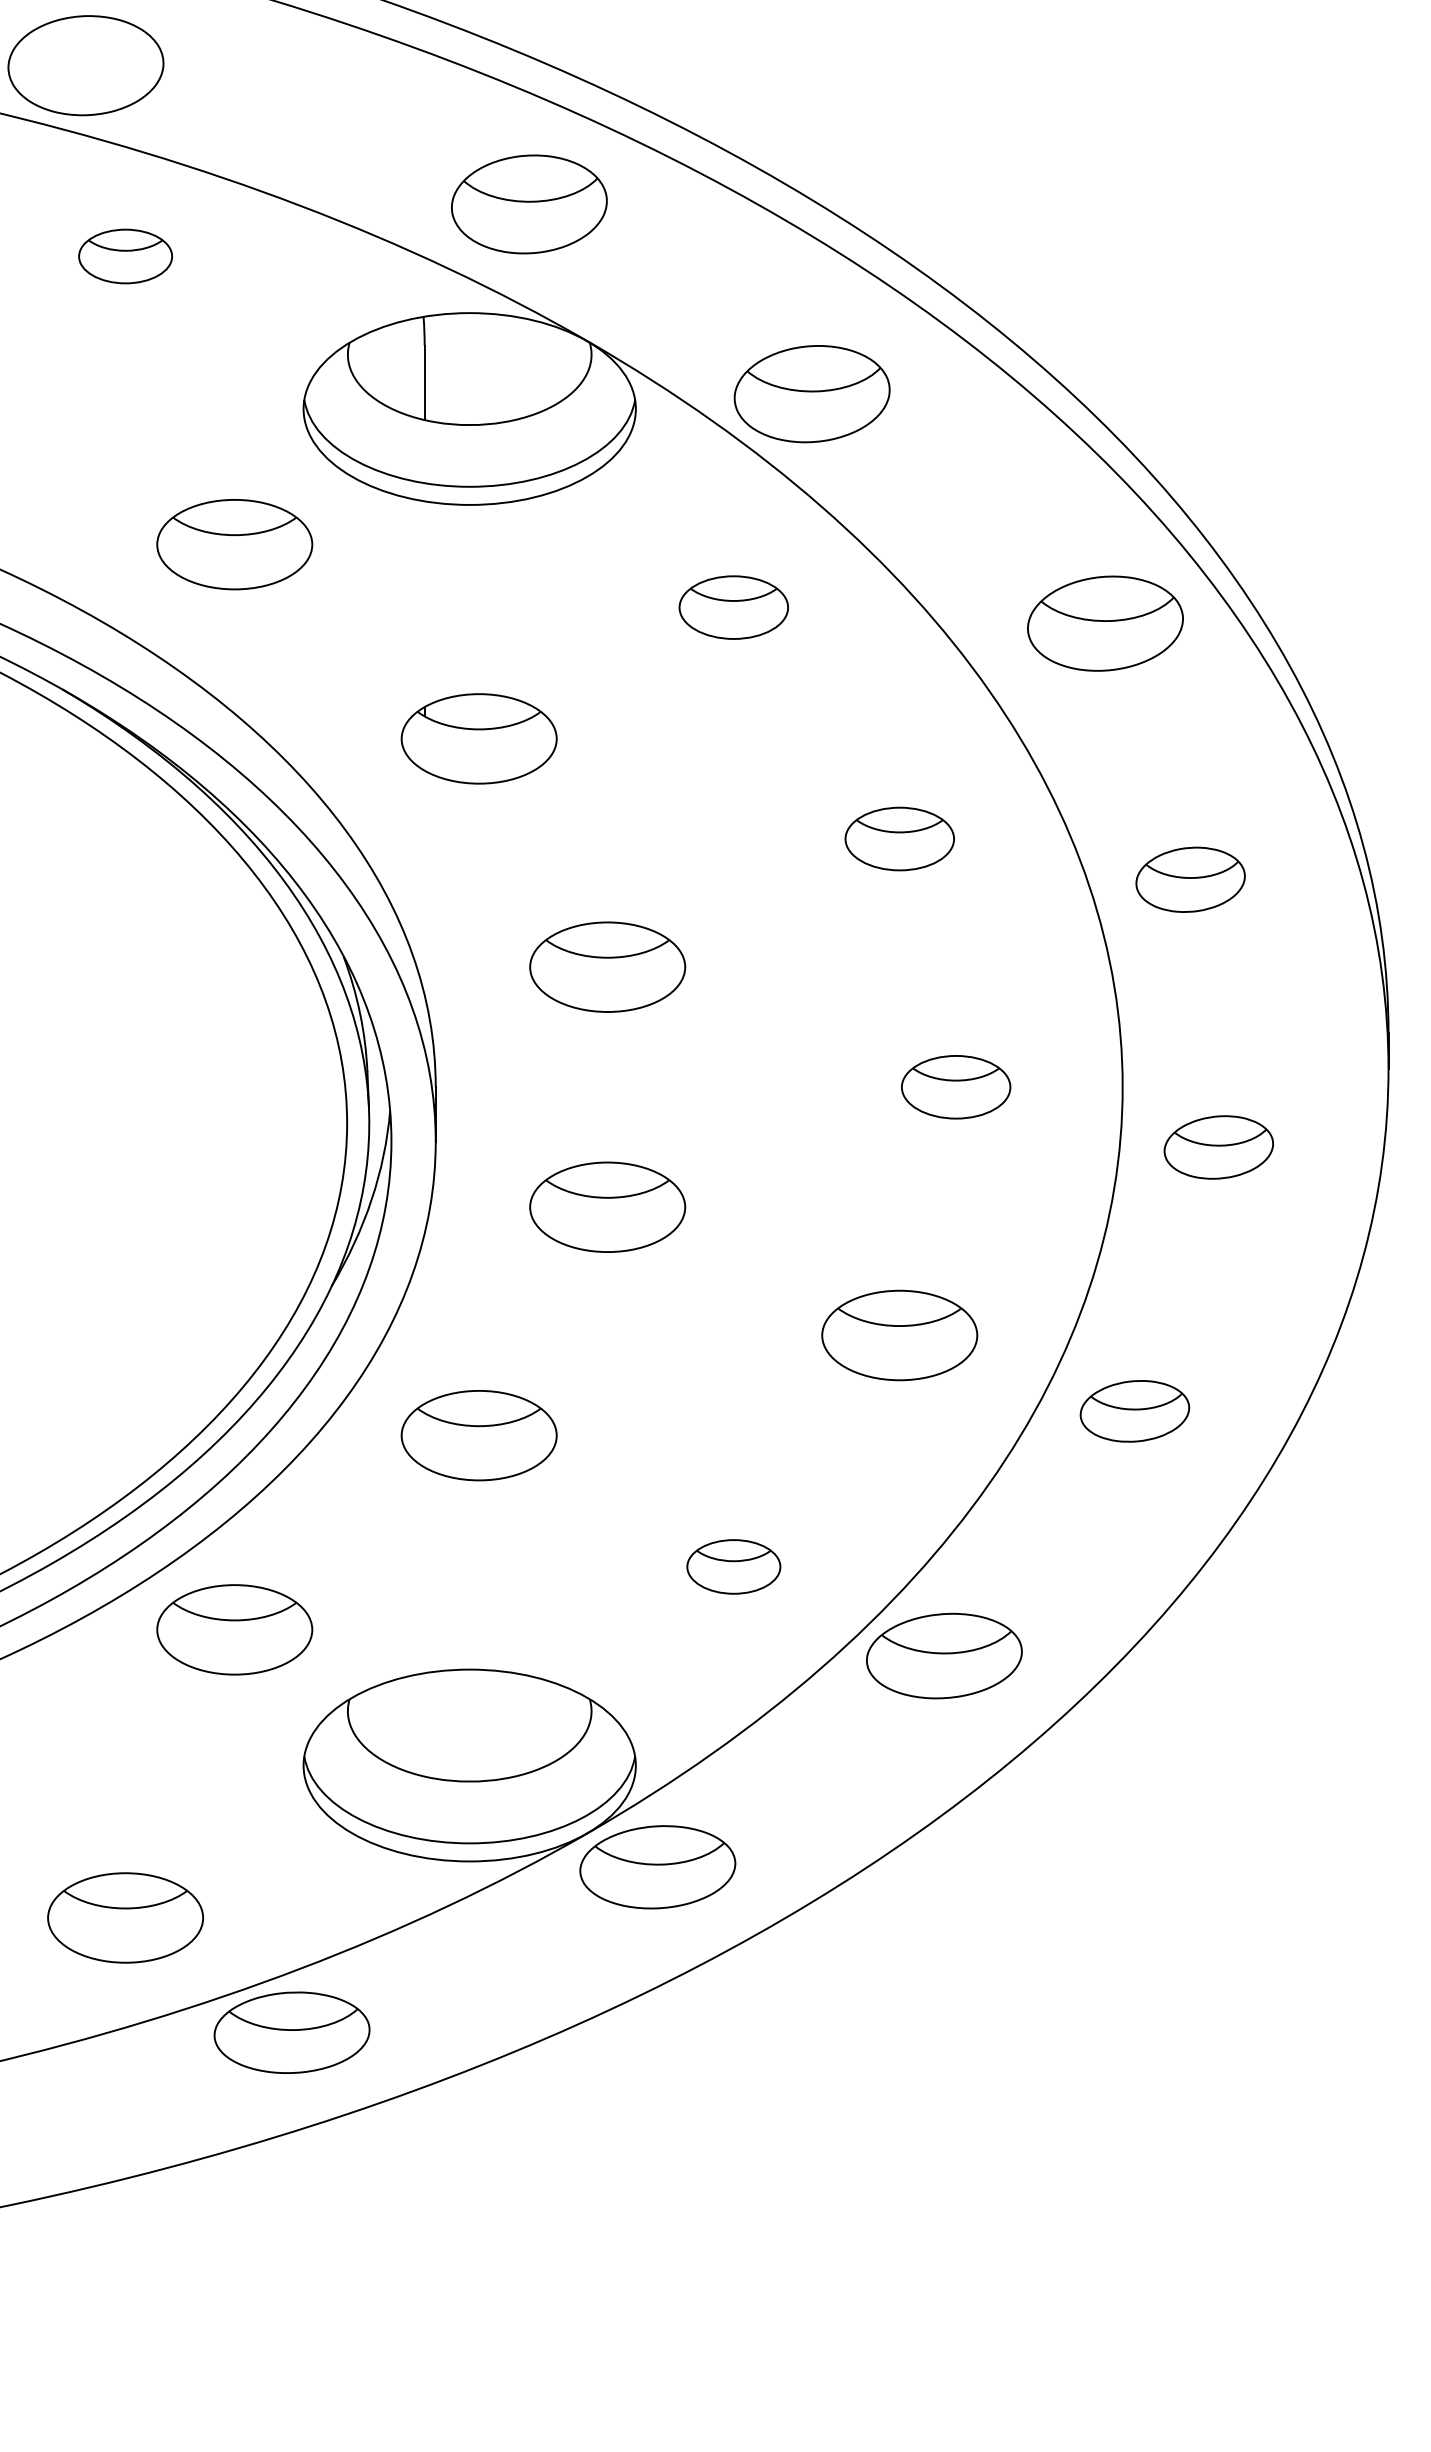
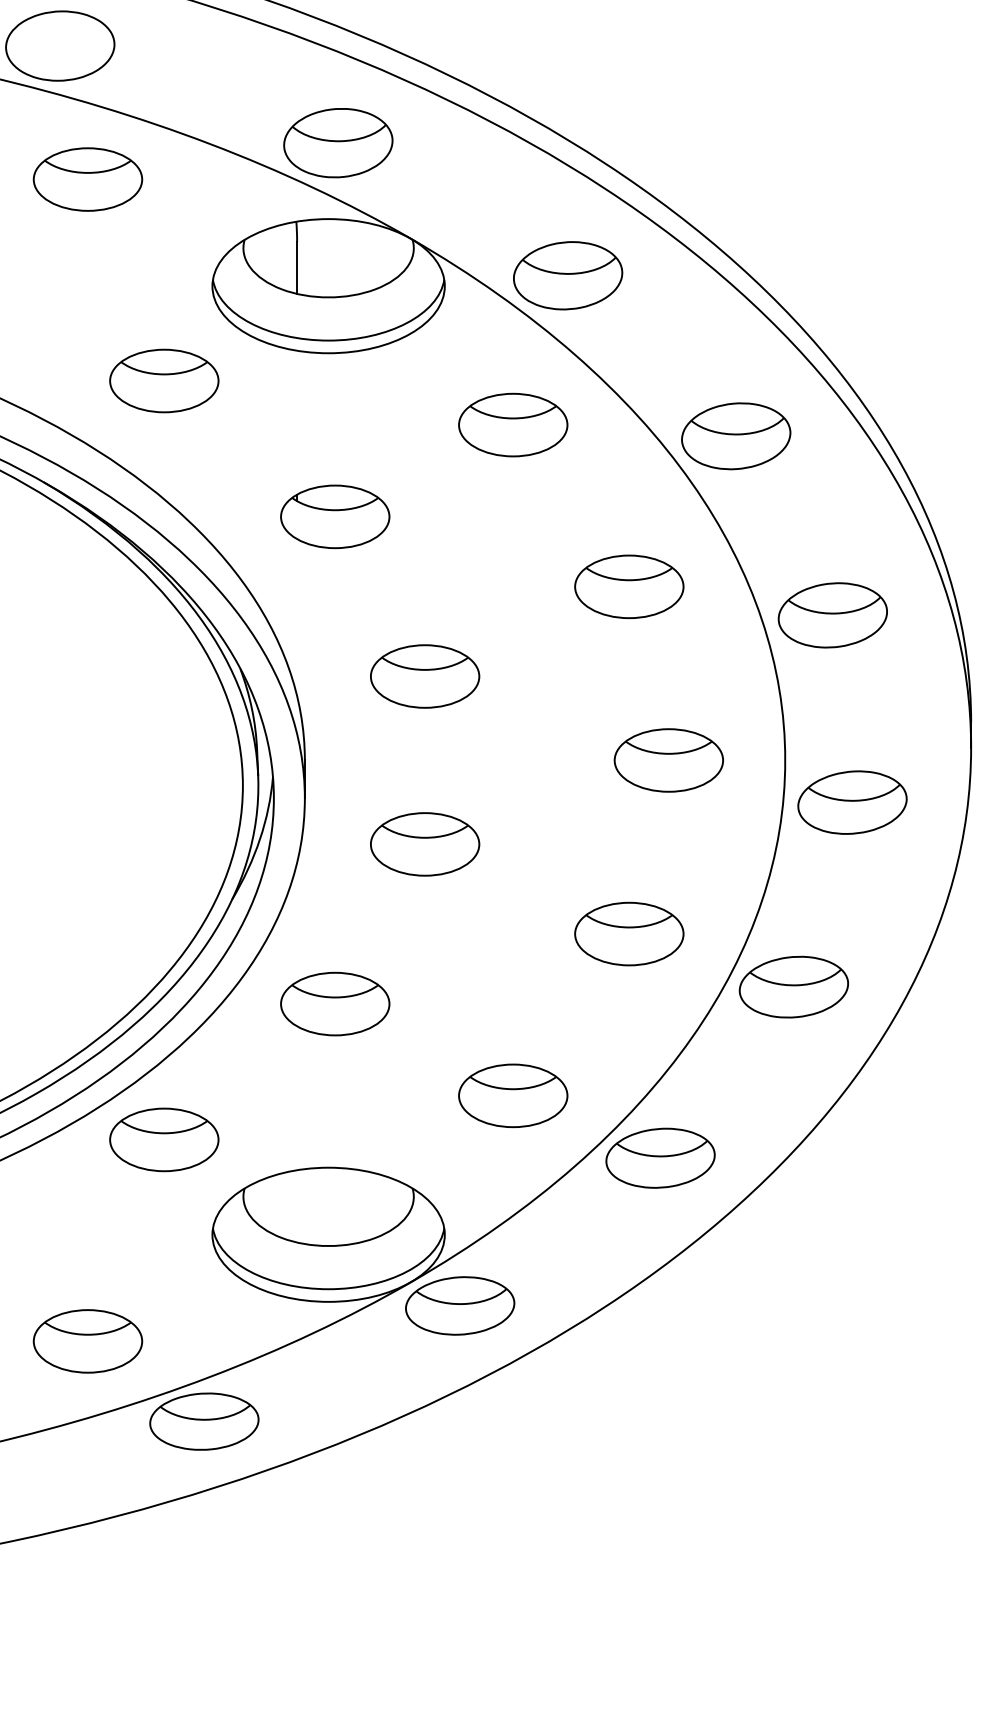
part: (529, 204) -> (338, 143), moved
part: (124, 256) -> (87, 179), size x1.67
part: (734, 606) -> (513, 424), size x1.43
part: (1105, 623) -> (736, 436), moved
part: (899, 838) -> (629, 586), size x1.43
part: (1190, 879) -> (832, 615), size x1.43
part: (955, 1087) -> (668, 760), size x1.43
part: (1218, 1147) -> (852, 802), size x1.43
part: (1134, 1410) -> (793, 986), size x1.43
part: (734, 1566) -> (513, 1095), size x1.67

